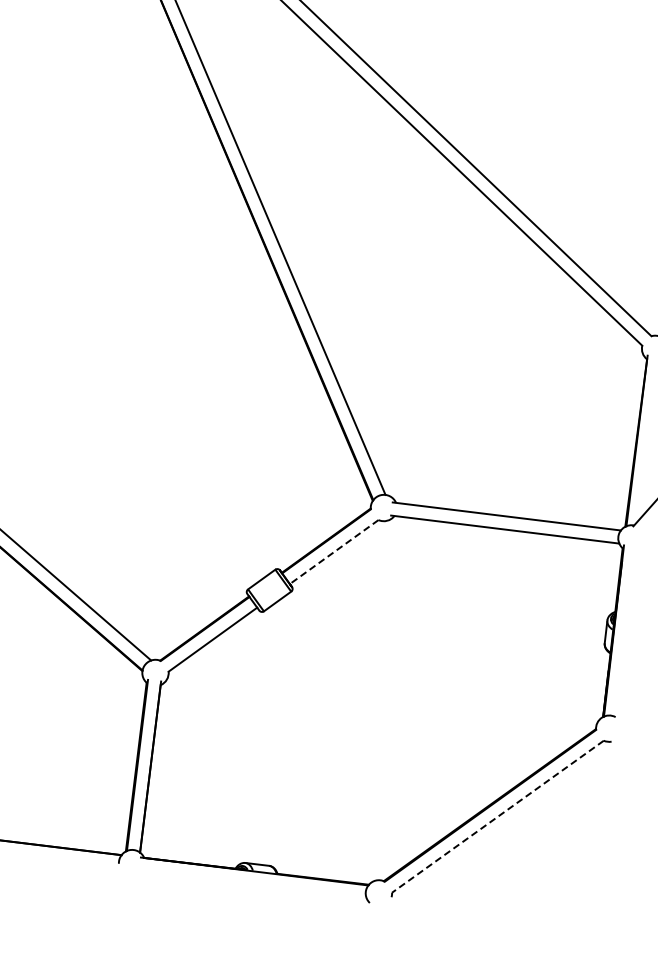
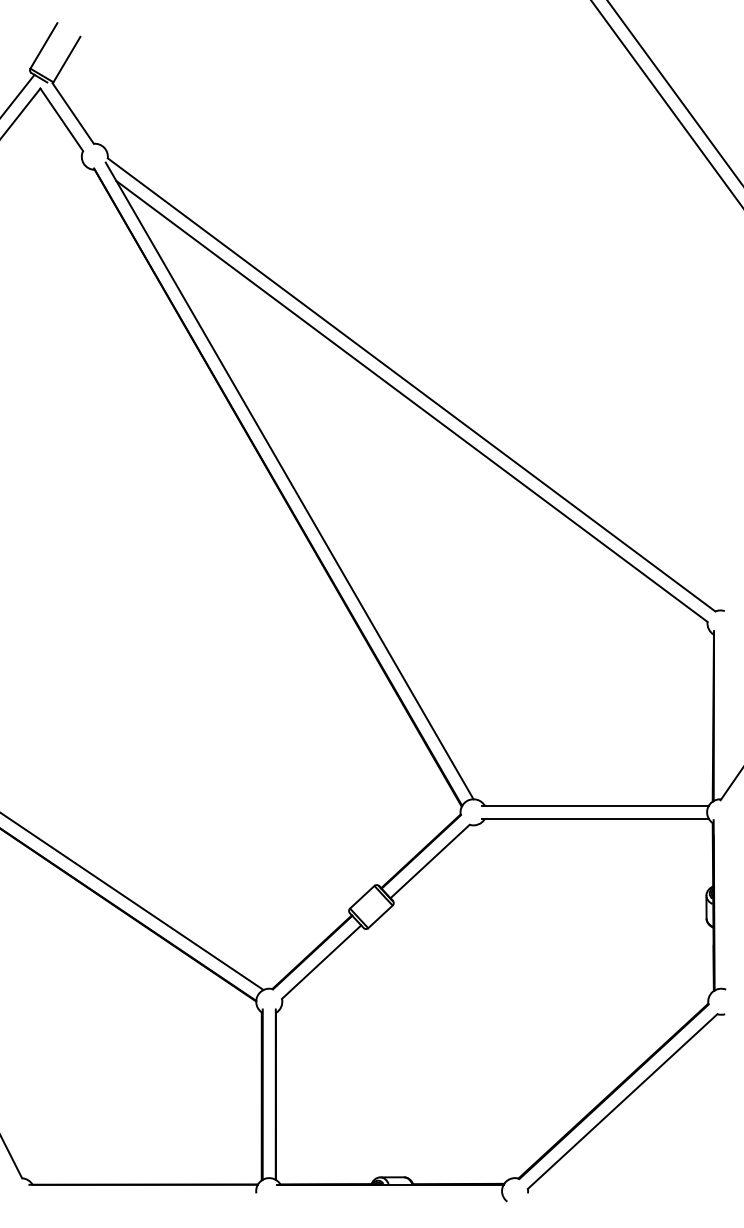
line: (333, 551) -> (429, 861), dashed -> solid
line: (497, 816) -> (622, 1101), dashed -> solid

